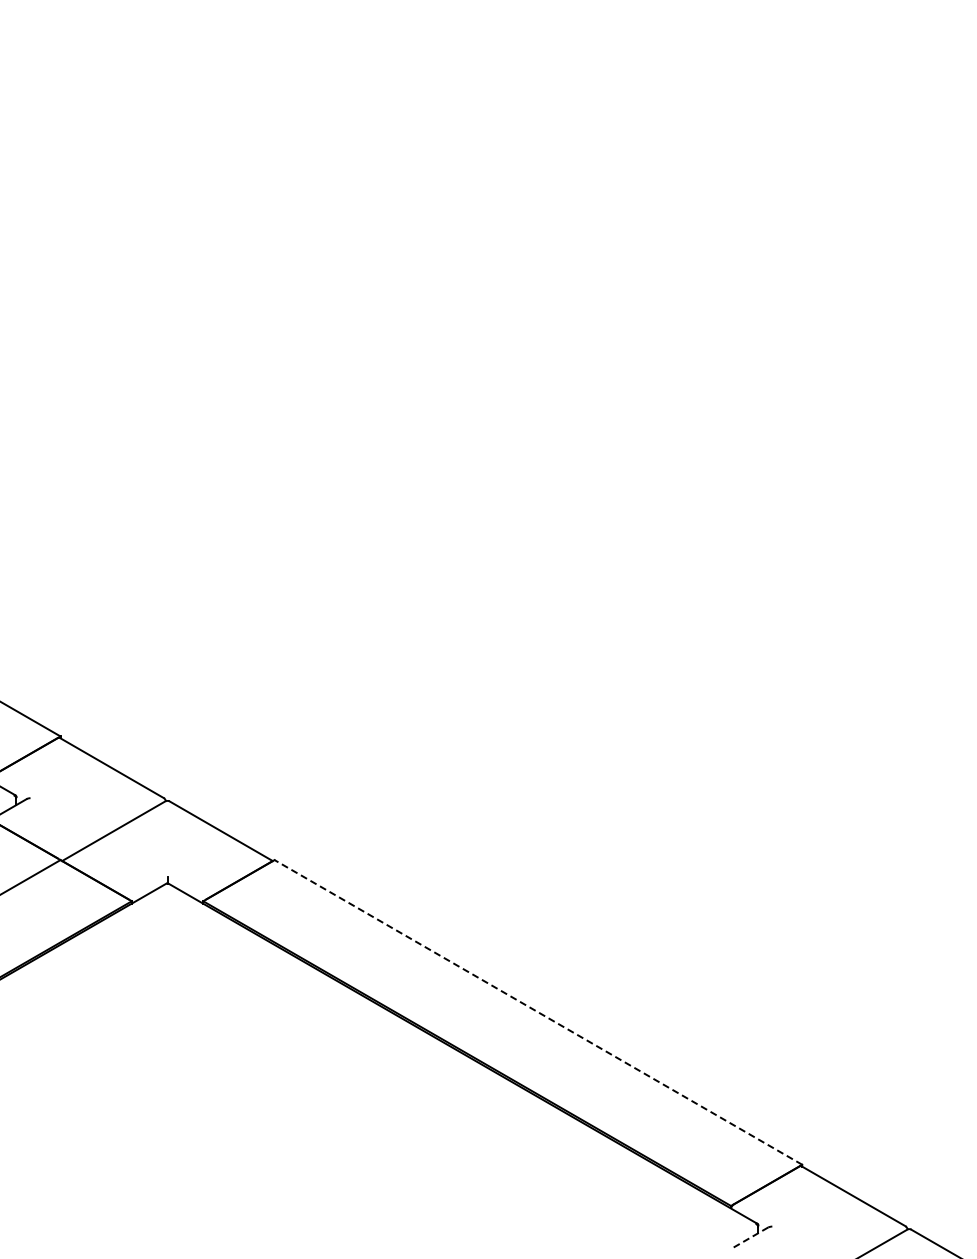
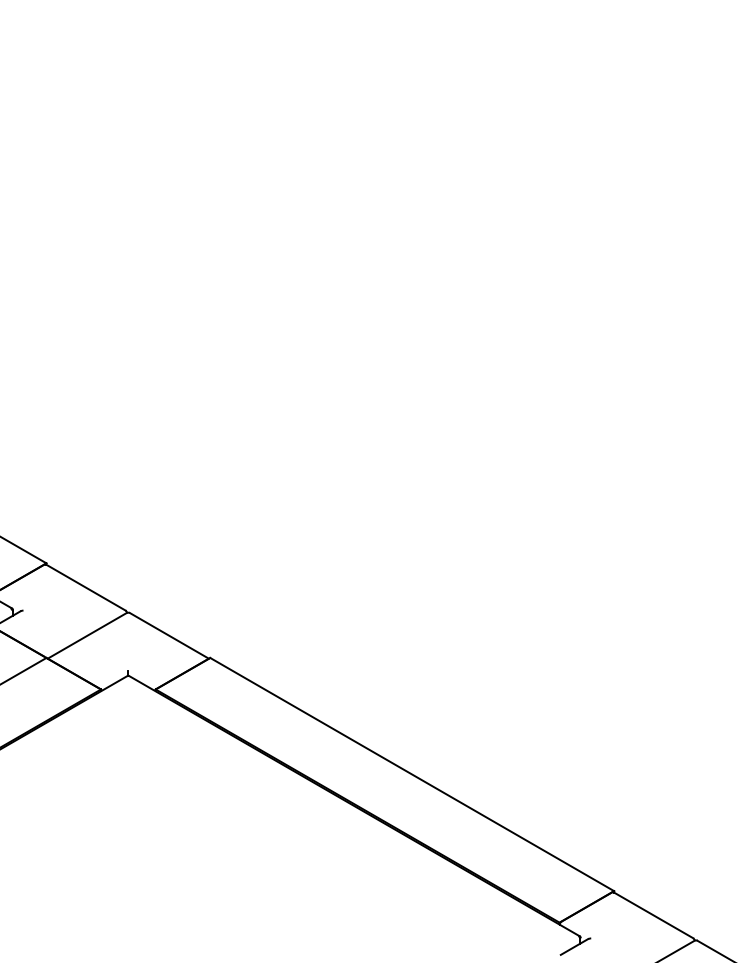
line: (538, 1012) -> (412, 774), dashed -> solid
line: (750, 1237) -> (574, 946), dashed -> solid

